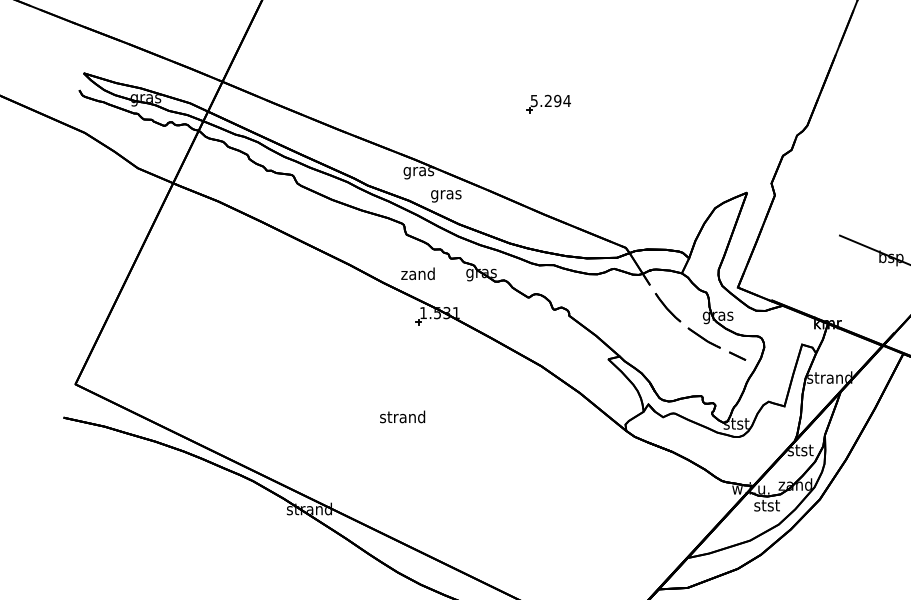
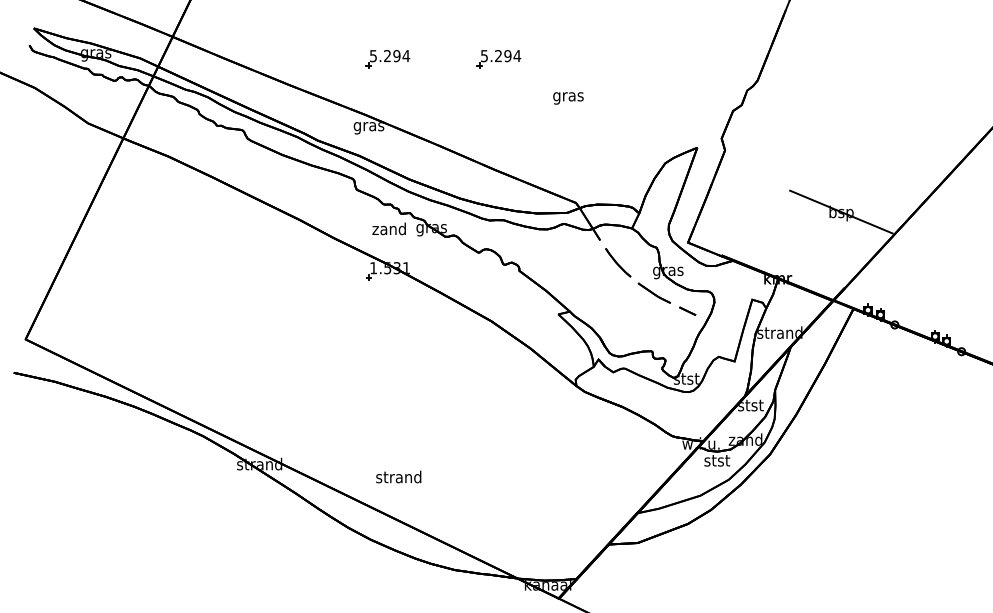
part: (437, 104) -> (387, 59), added
text: (446, 196) -> (568, 98), moved
text: (417, 273) -> (388, 228), moved
text: (402, 416) -> (398, 476), moved

